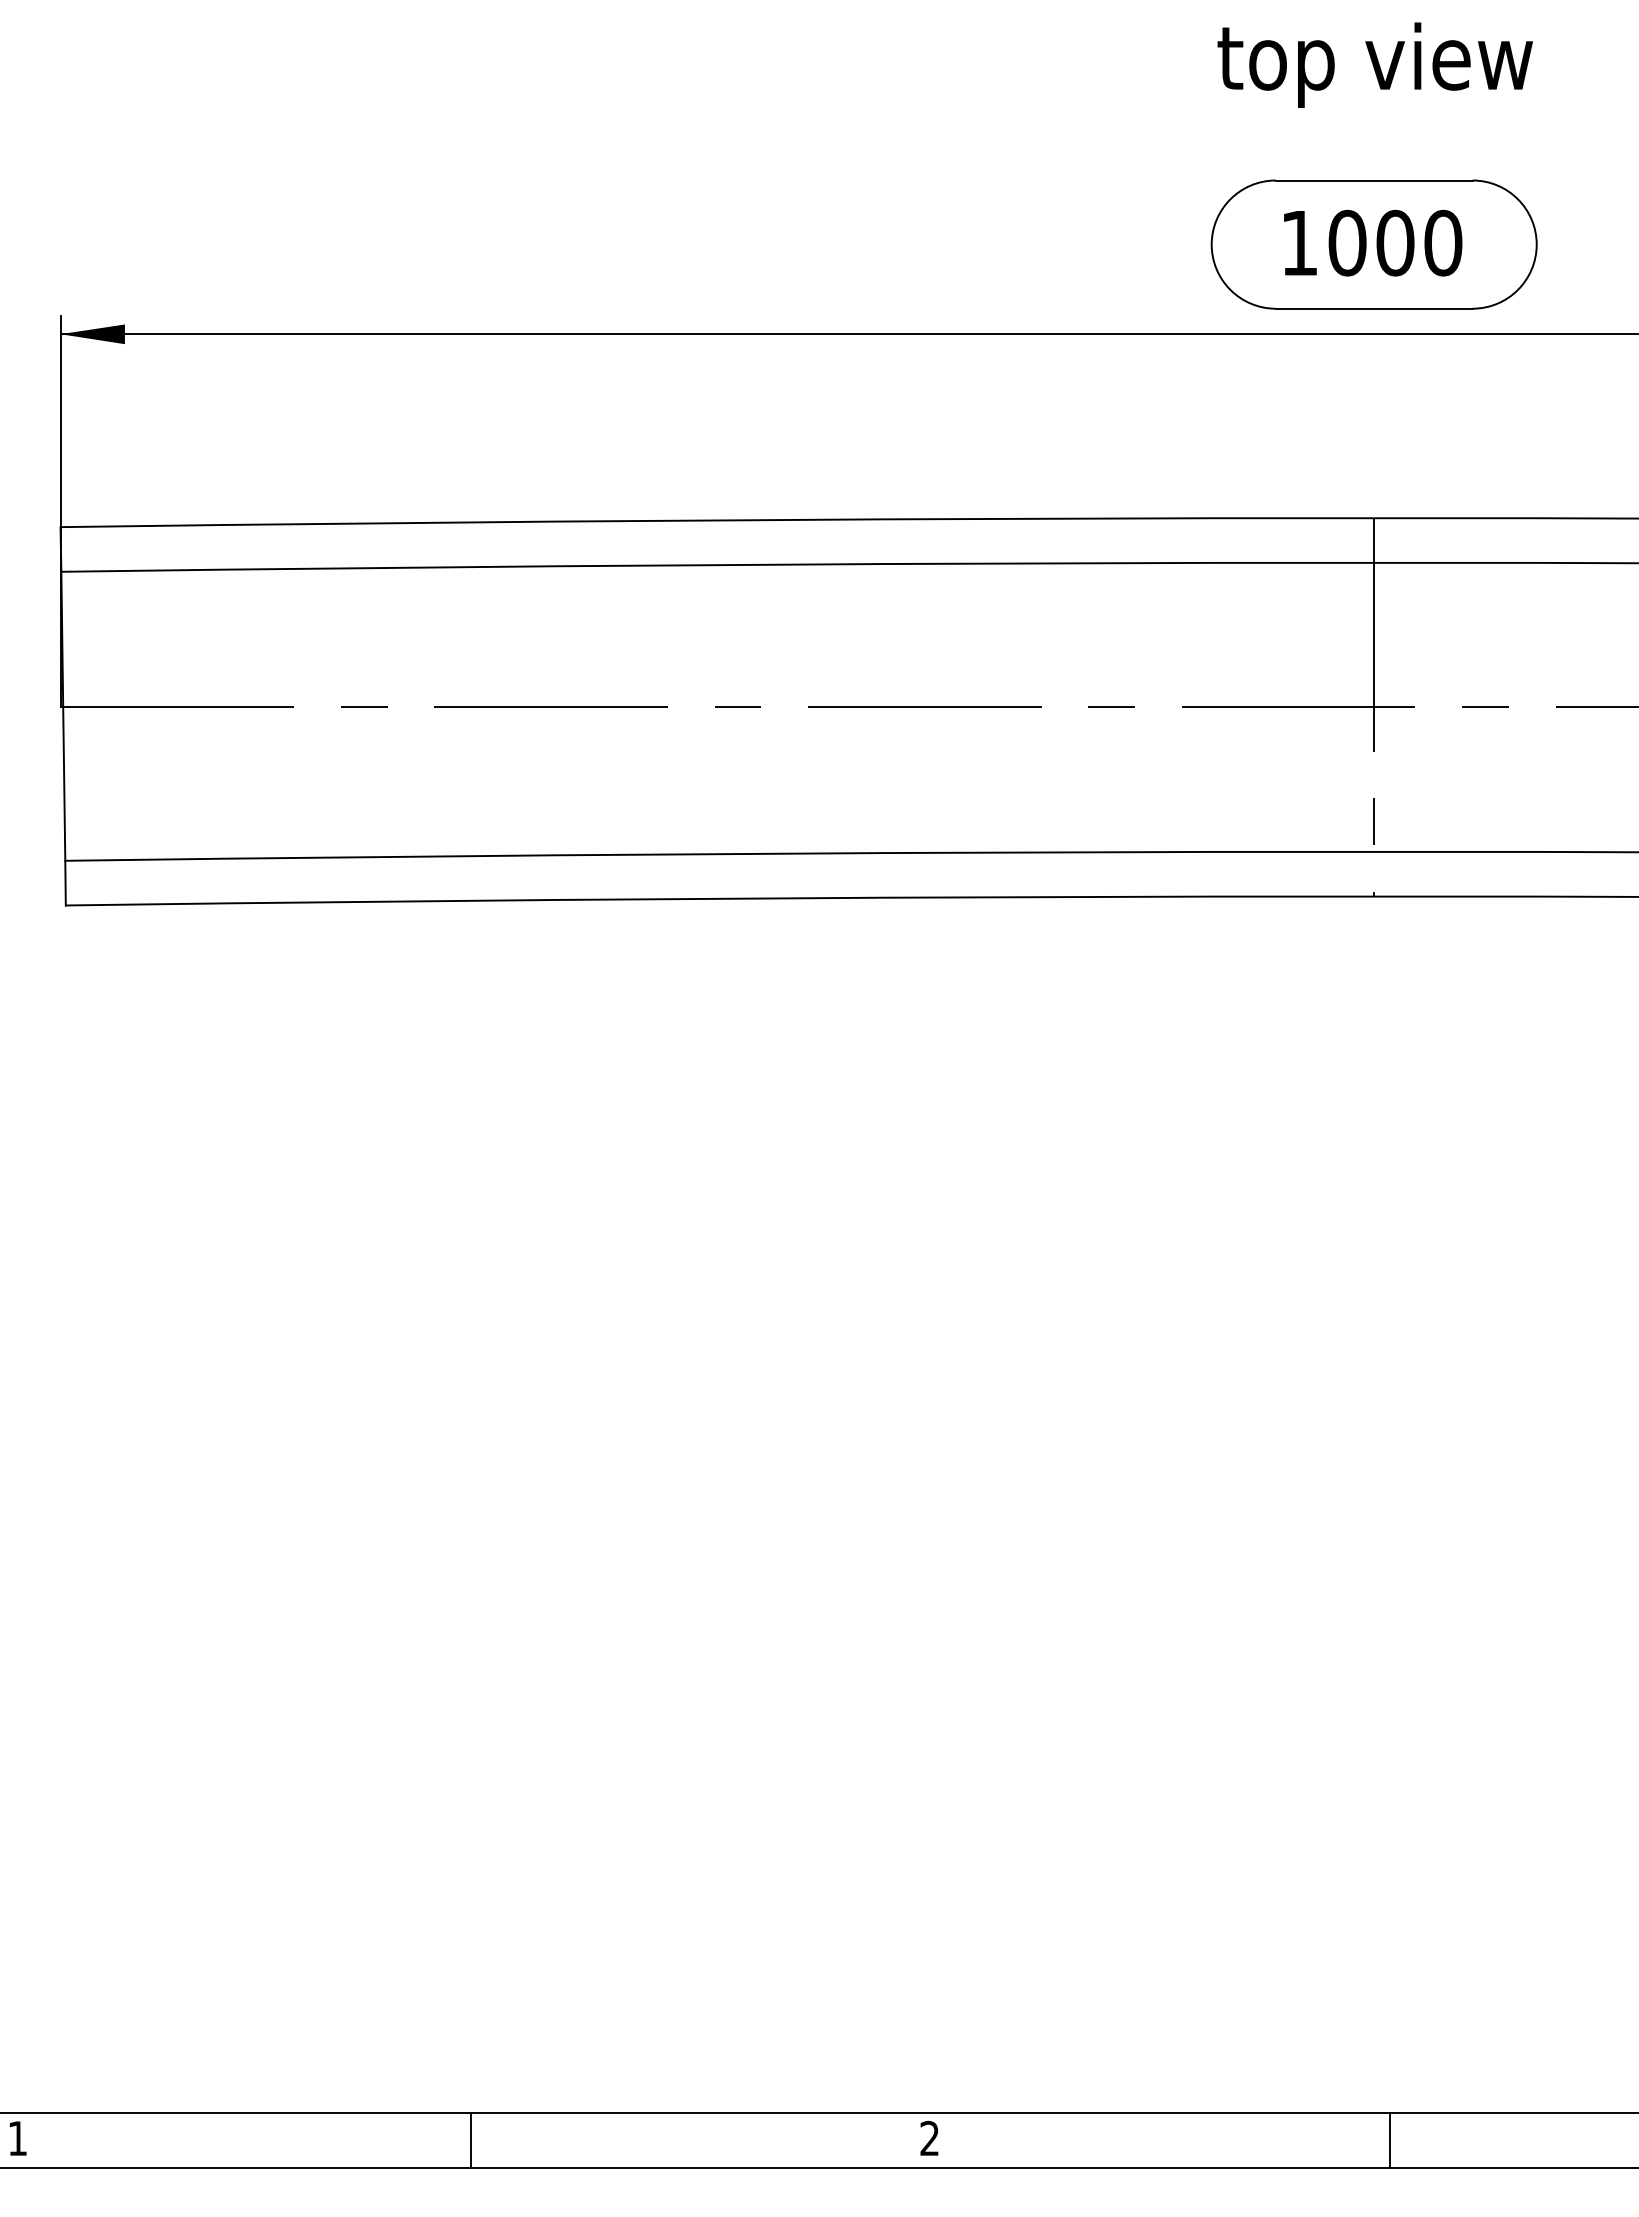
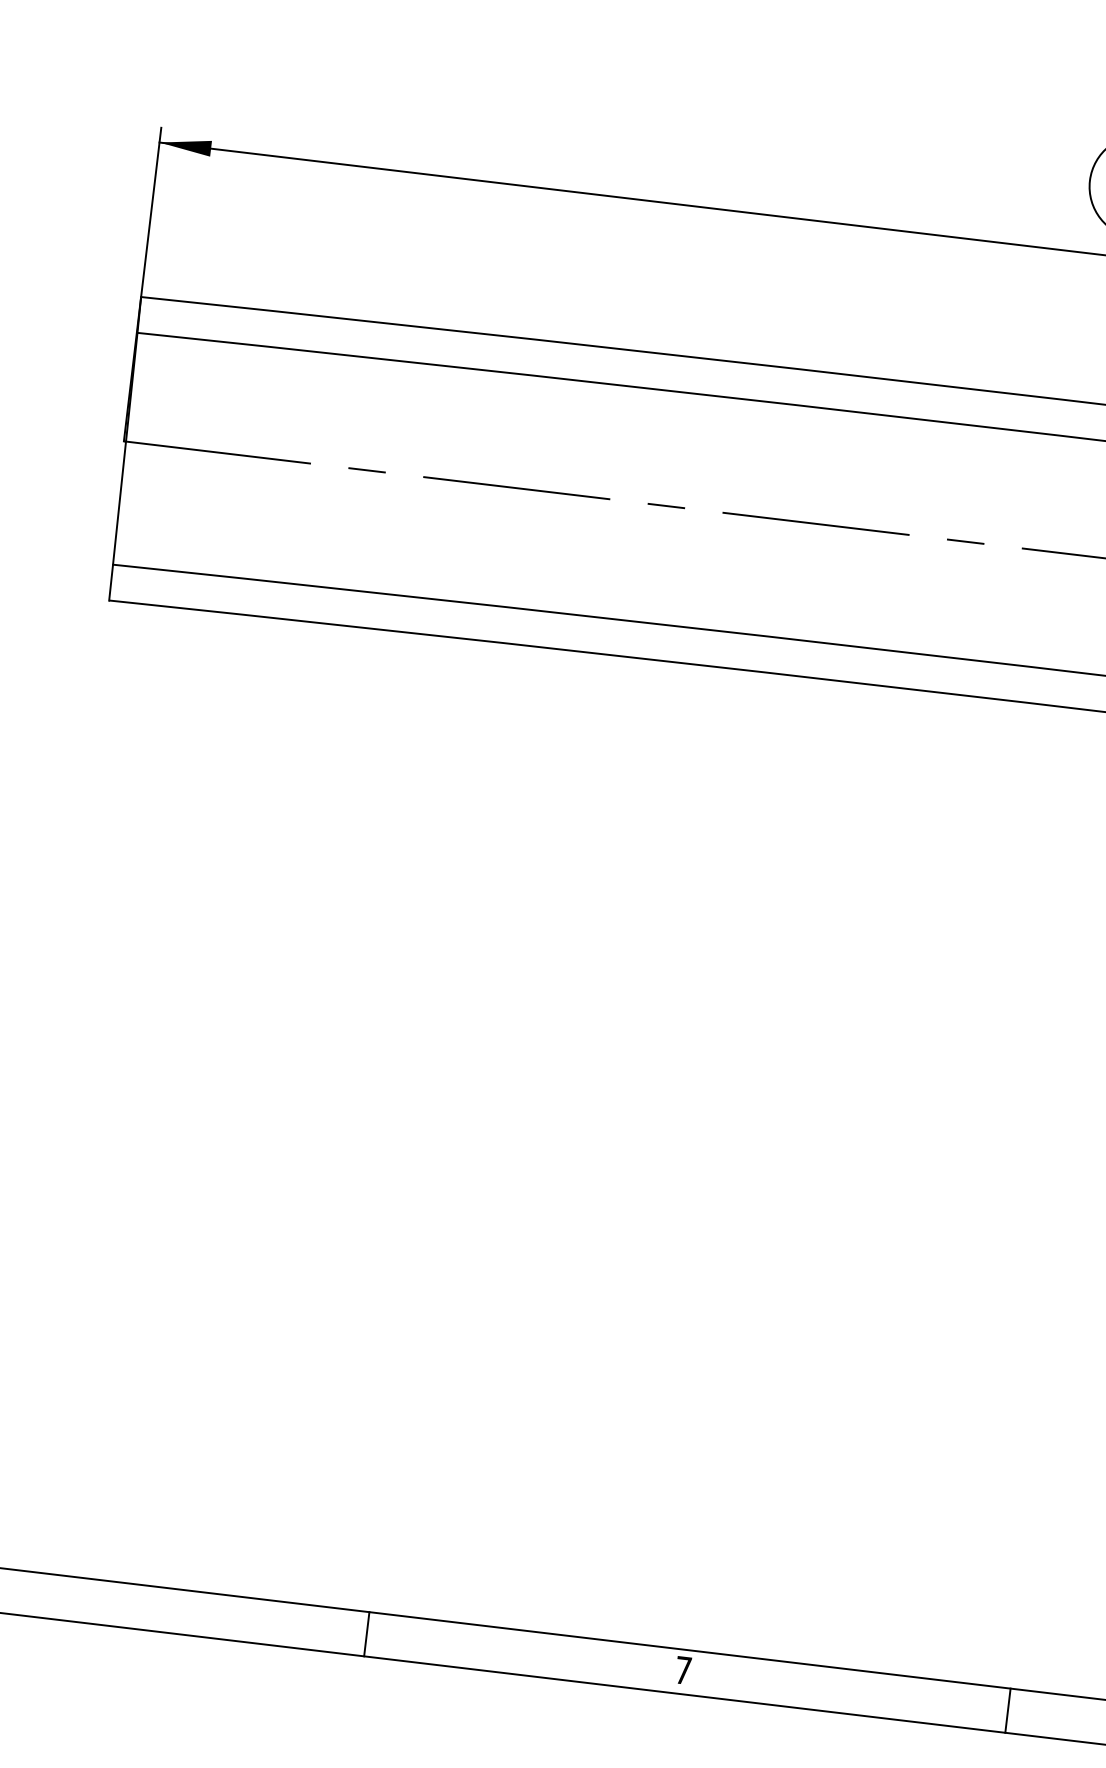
text: (929, 2137) -> (683, 1669), 2 -> 7
line: (470, 2139) -> (366, 1633), moved
line: (1390, 2139) -> (1008, 1710), moved

